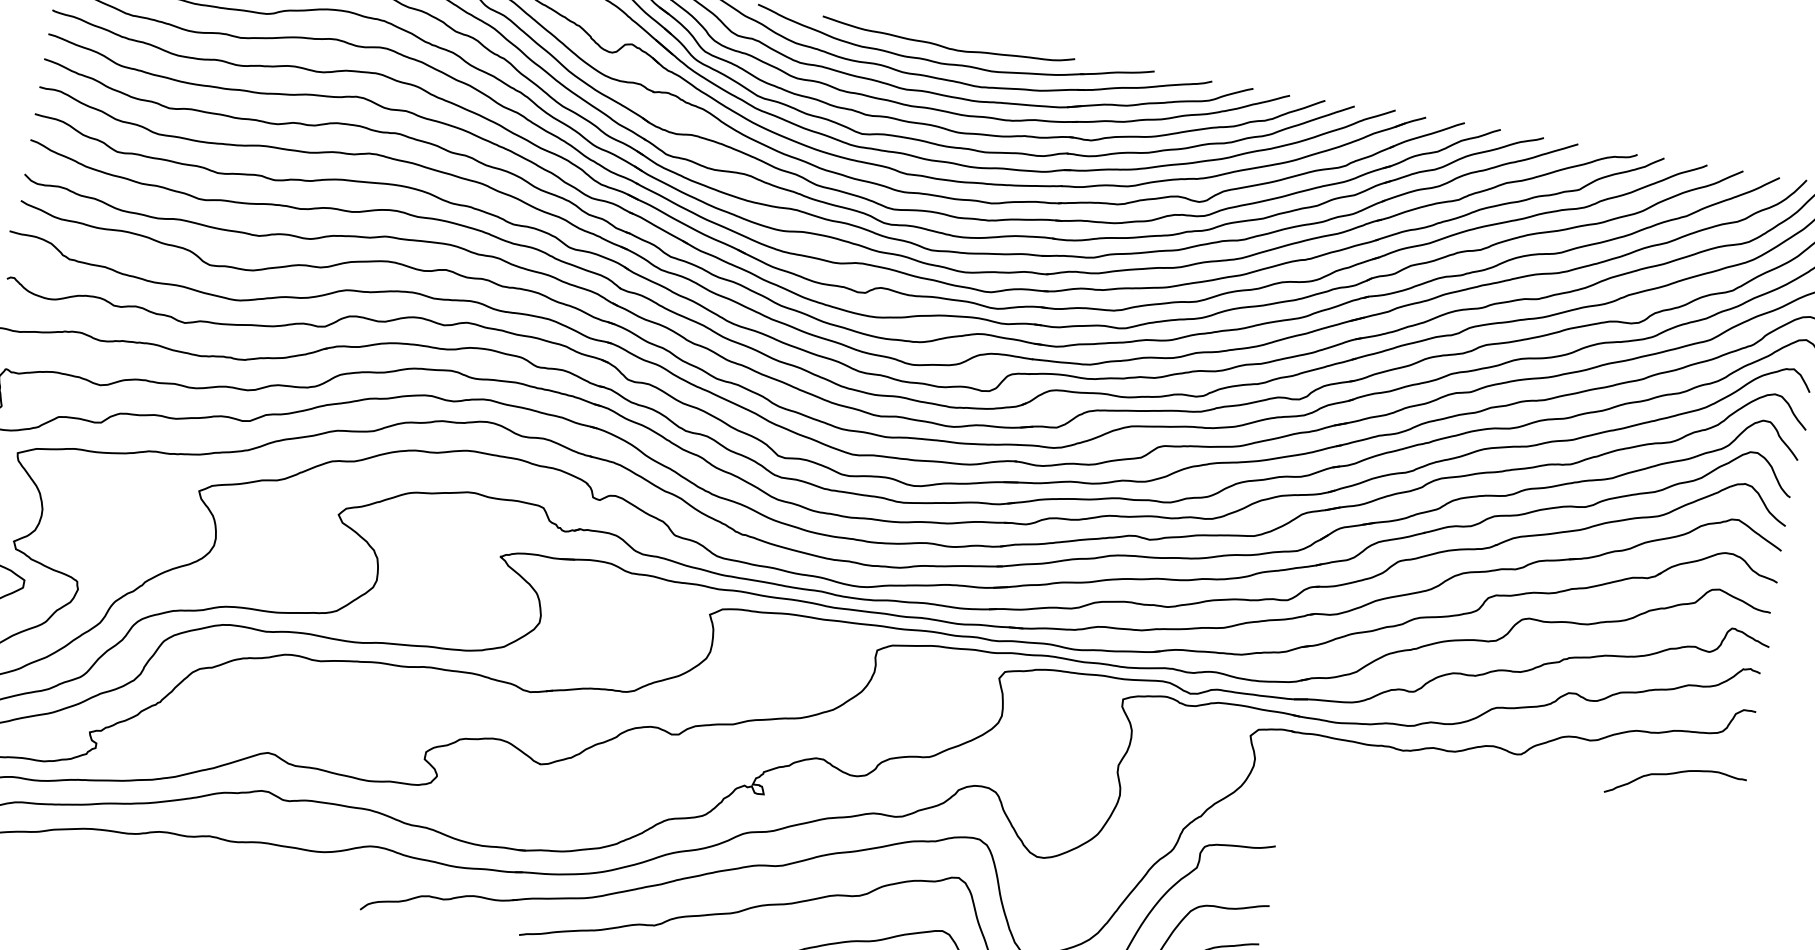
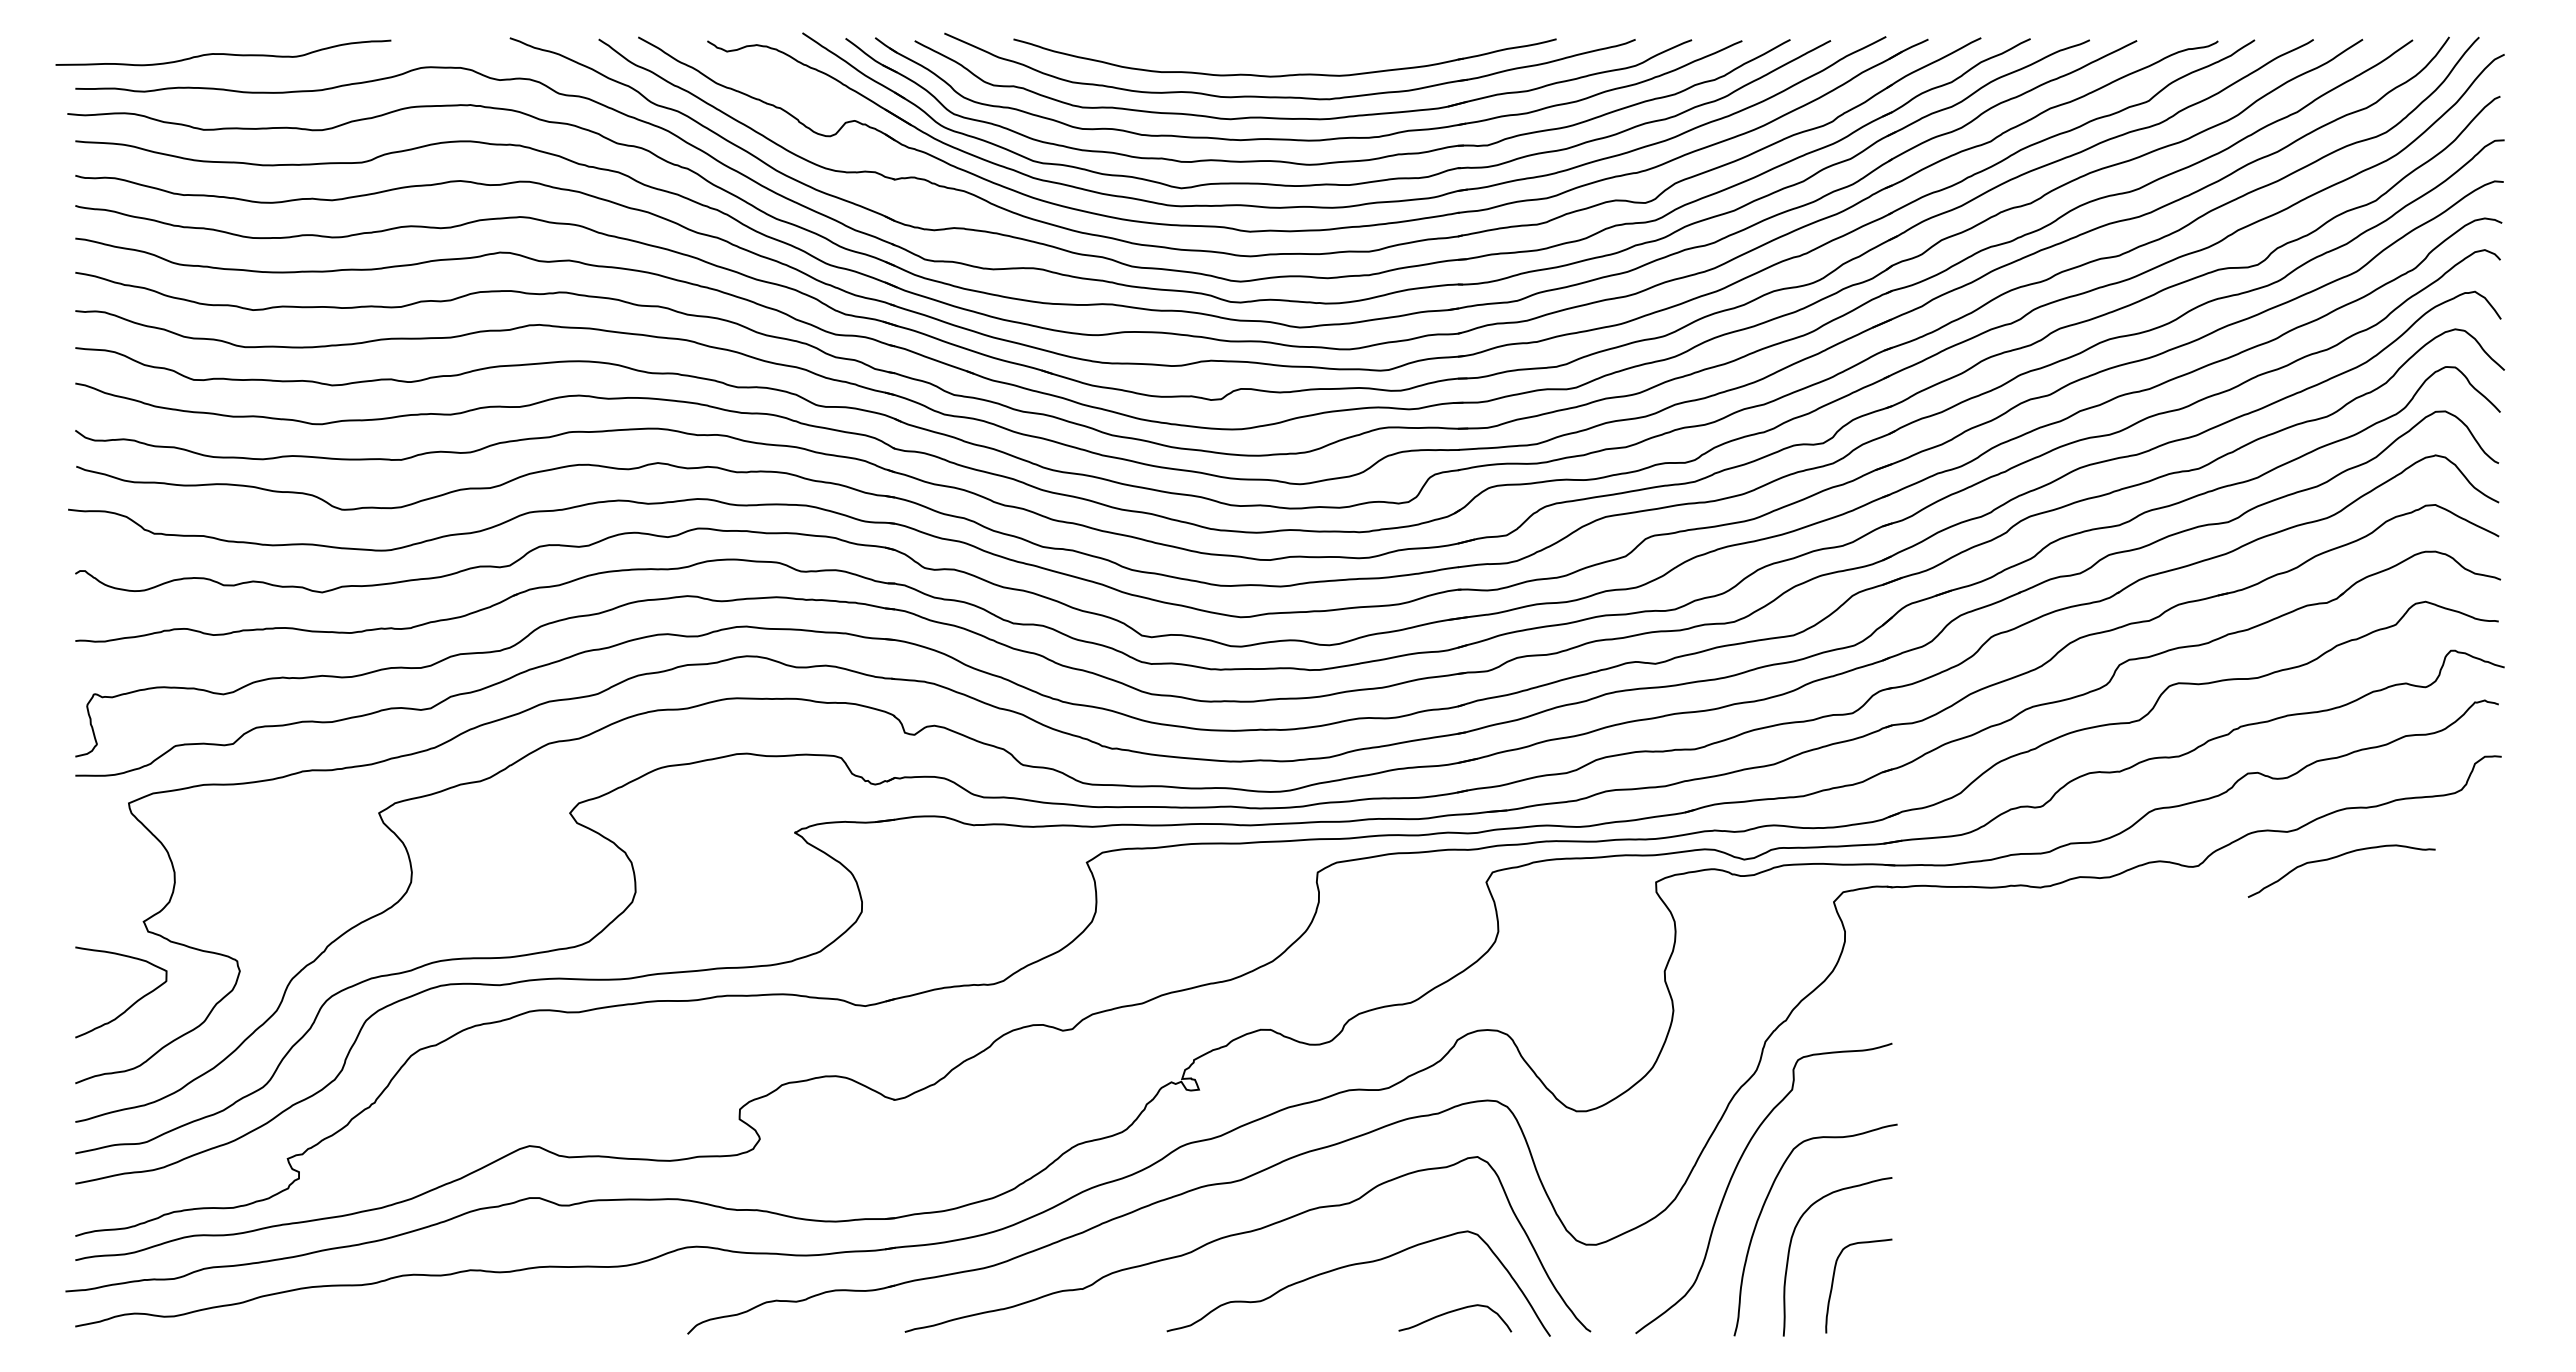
curve: (946, 47) -> (1274, 53), removed
curve: (1674, 774) -> (2338, 857), moved

